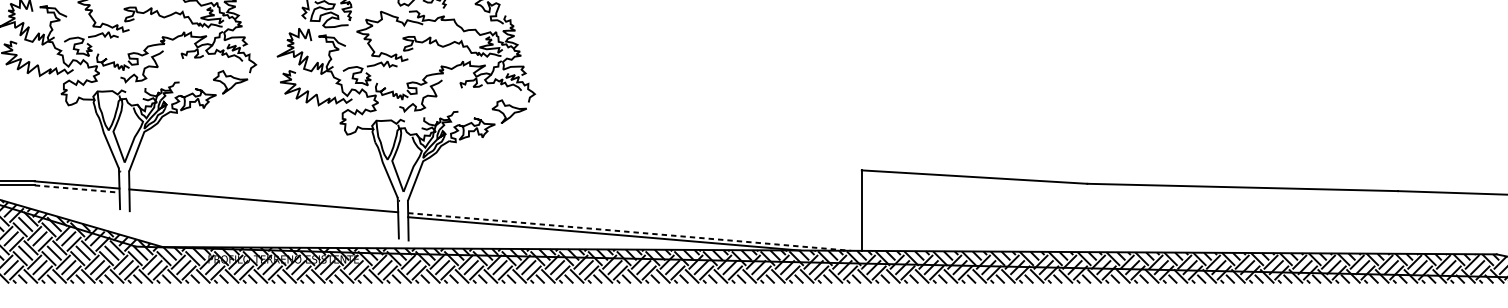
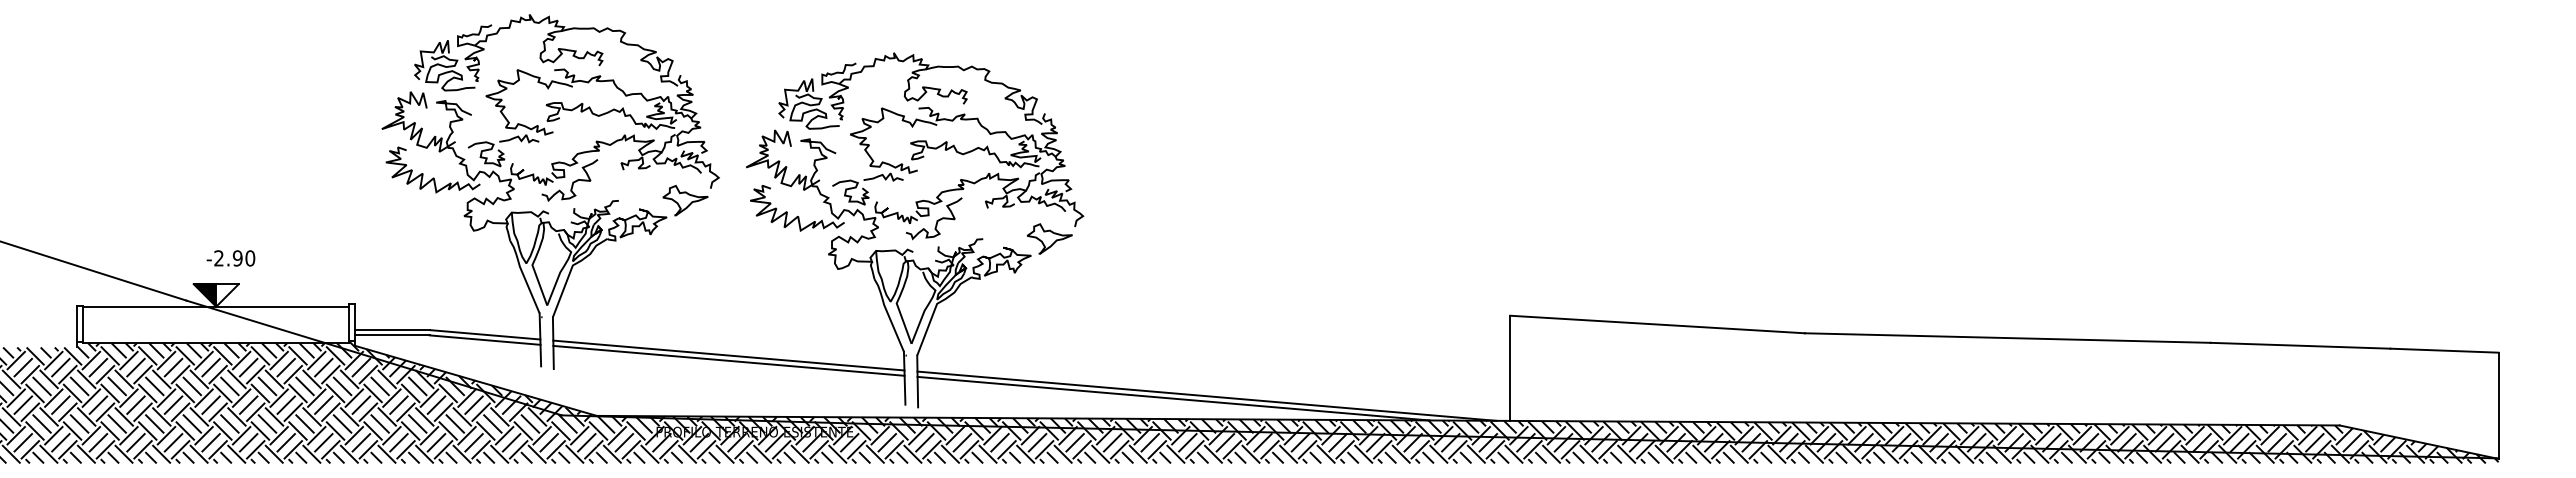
line: (77, 189) -> (485, 340), dashed -> solid
line: (263, 204) -> (728, 360), added
line: (629, 232) -> (1206, 396), dashed -> solid

